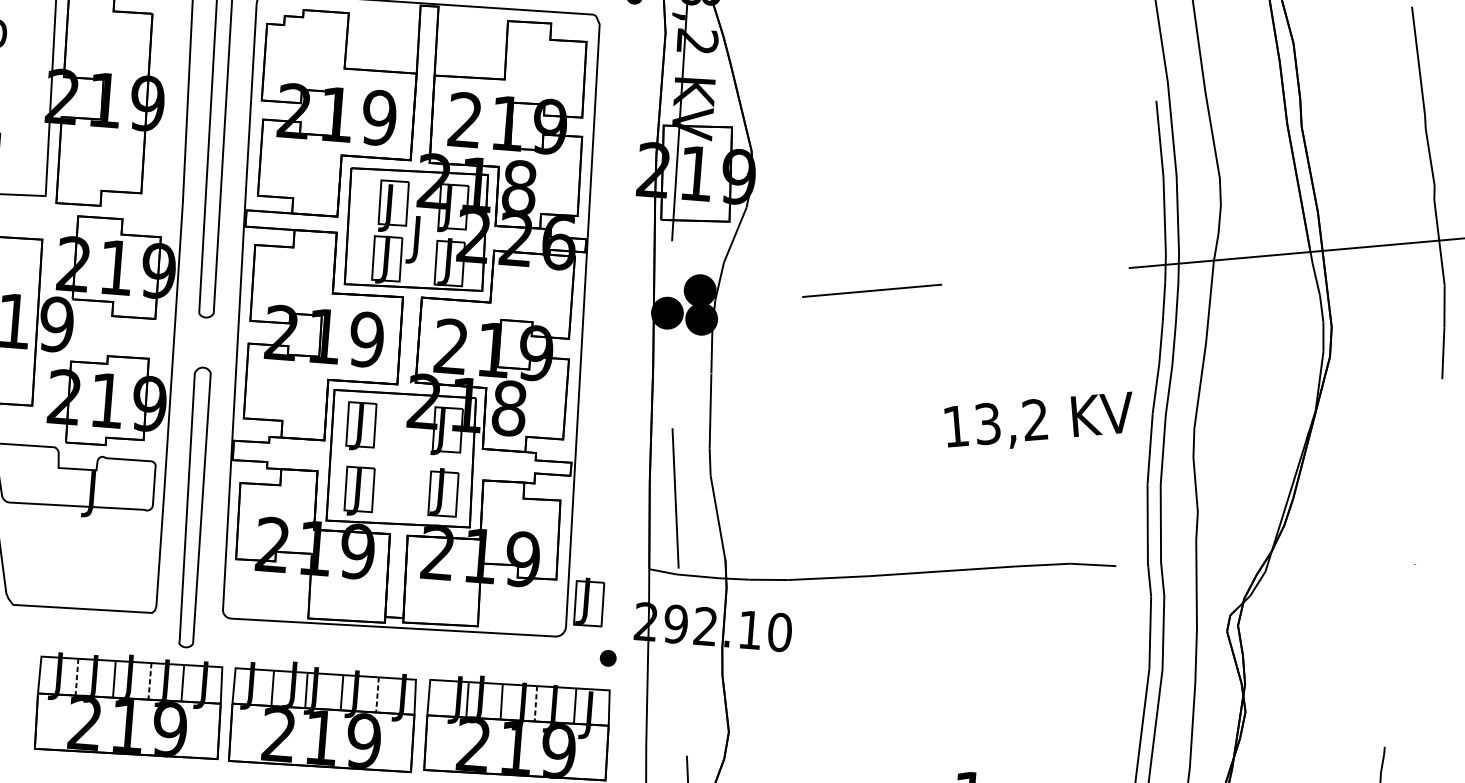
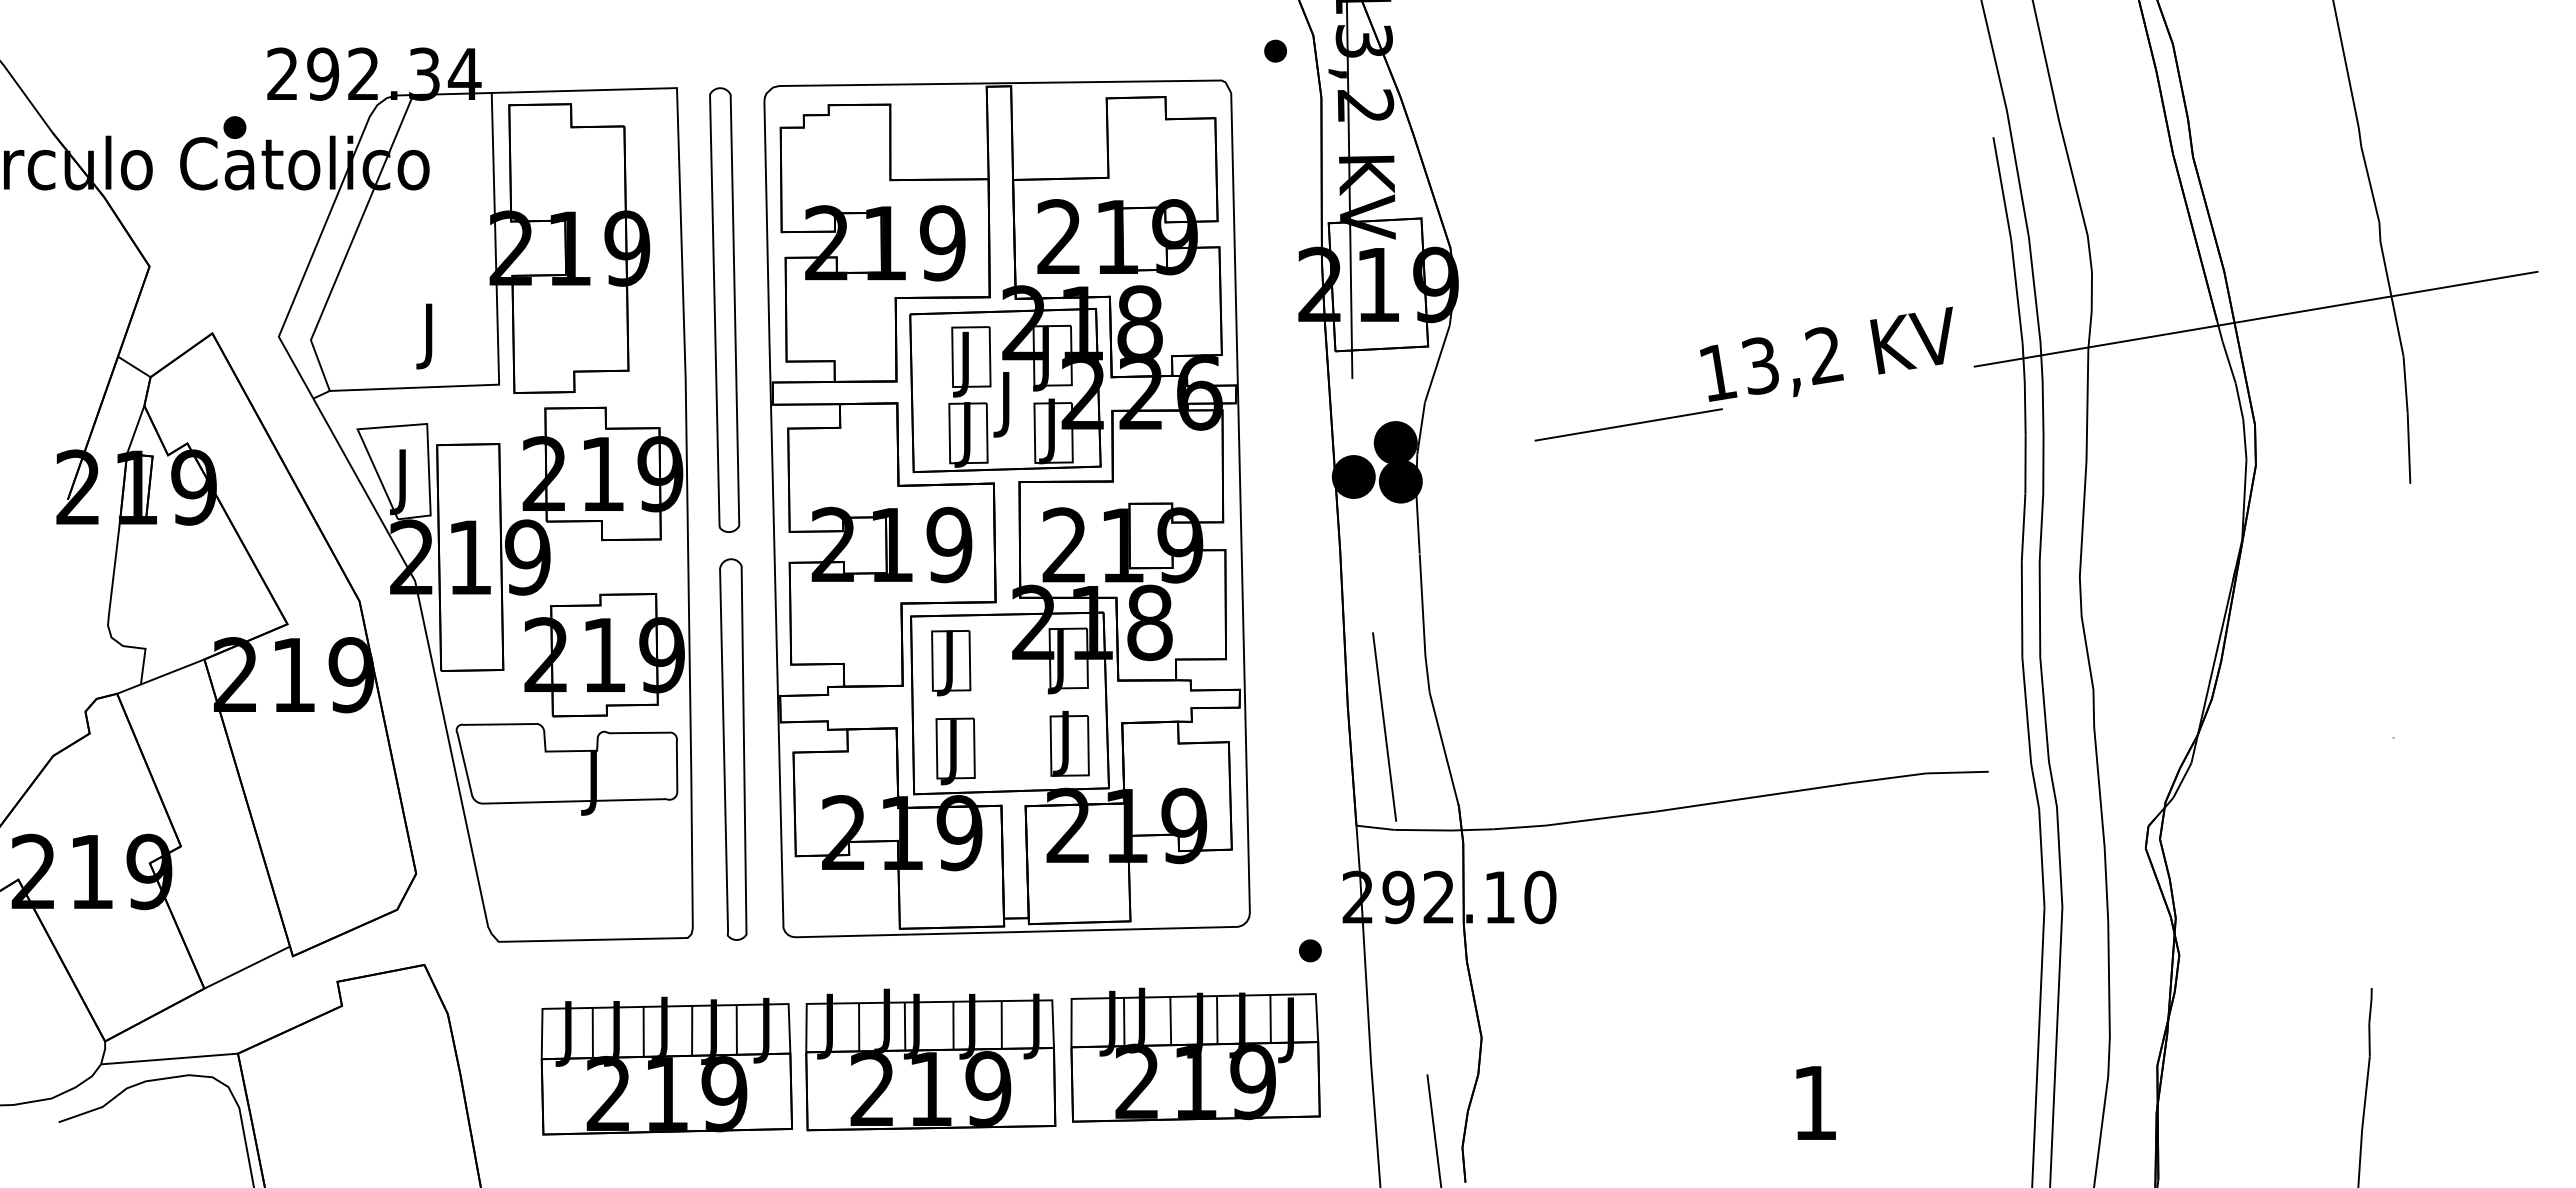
text: (1036, 418) -> (1826, 353), moved
part: (194, 507) -> (733, 749), moved
part: (589, 601) -> (1278, 876), removed
line: (76, 677) -> (592, 1033), dashed -> solid
line: (150, 681) -> (692, 1030), dashed -> solid
line: (377, 694) -> (1001, 1024), dashed -> solid
line: (536, 704) -> (1217, 1020), dashed -> solid

